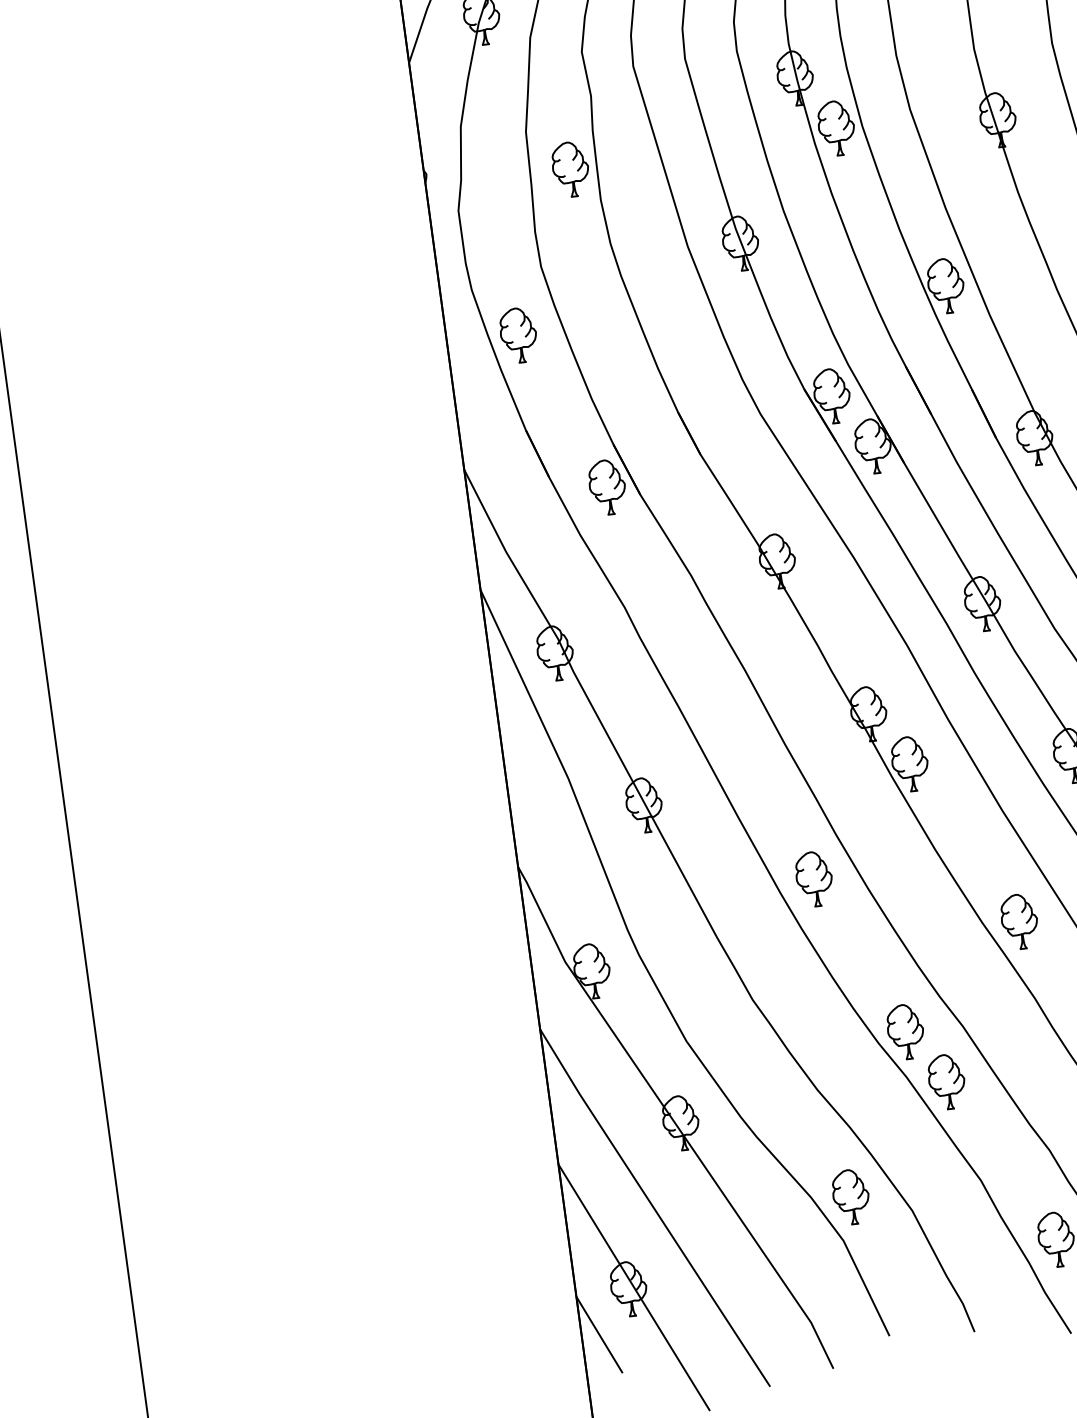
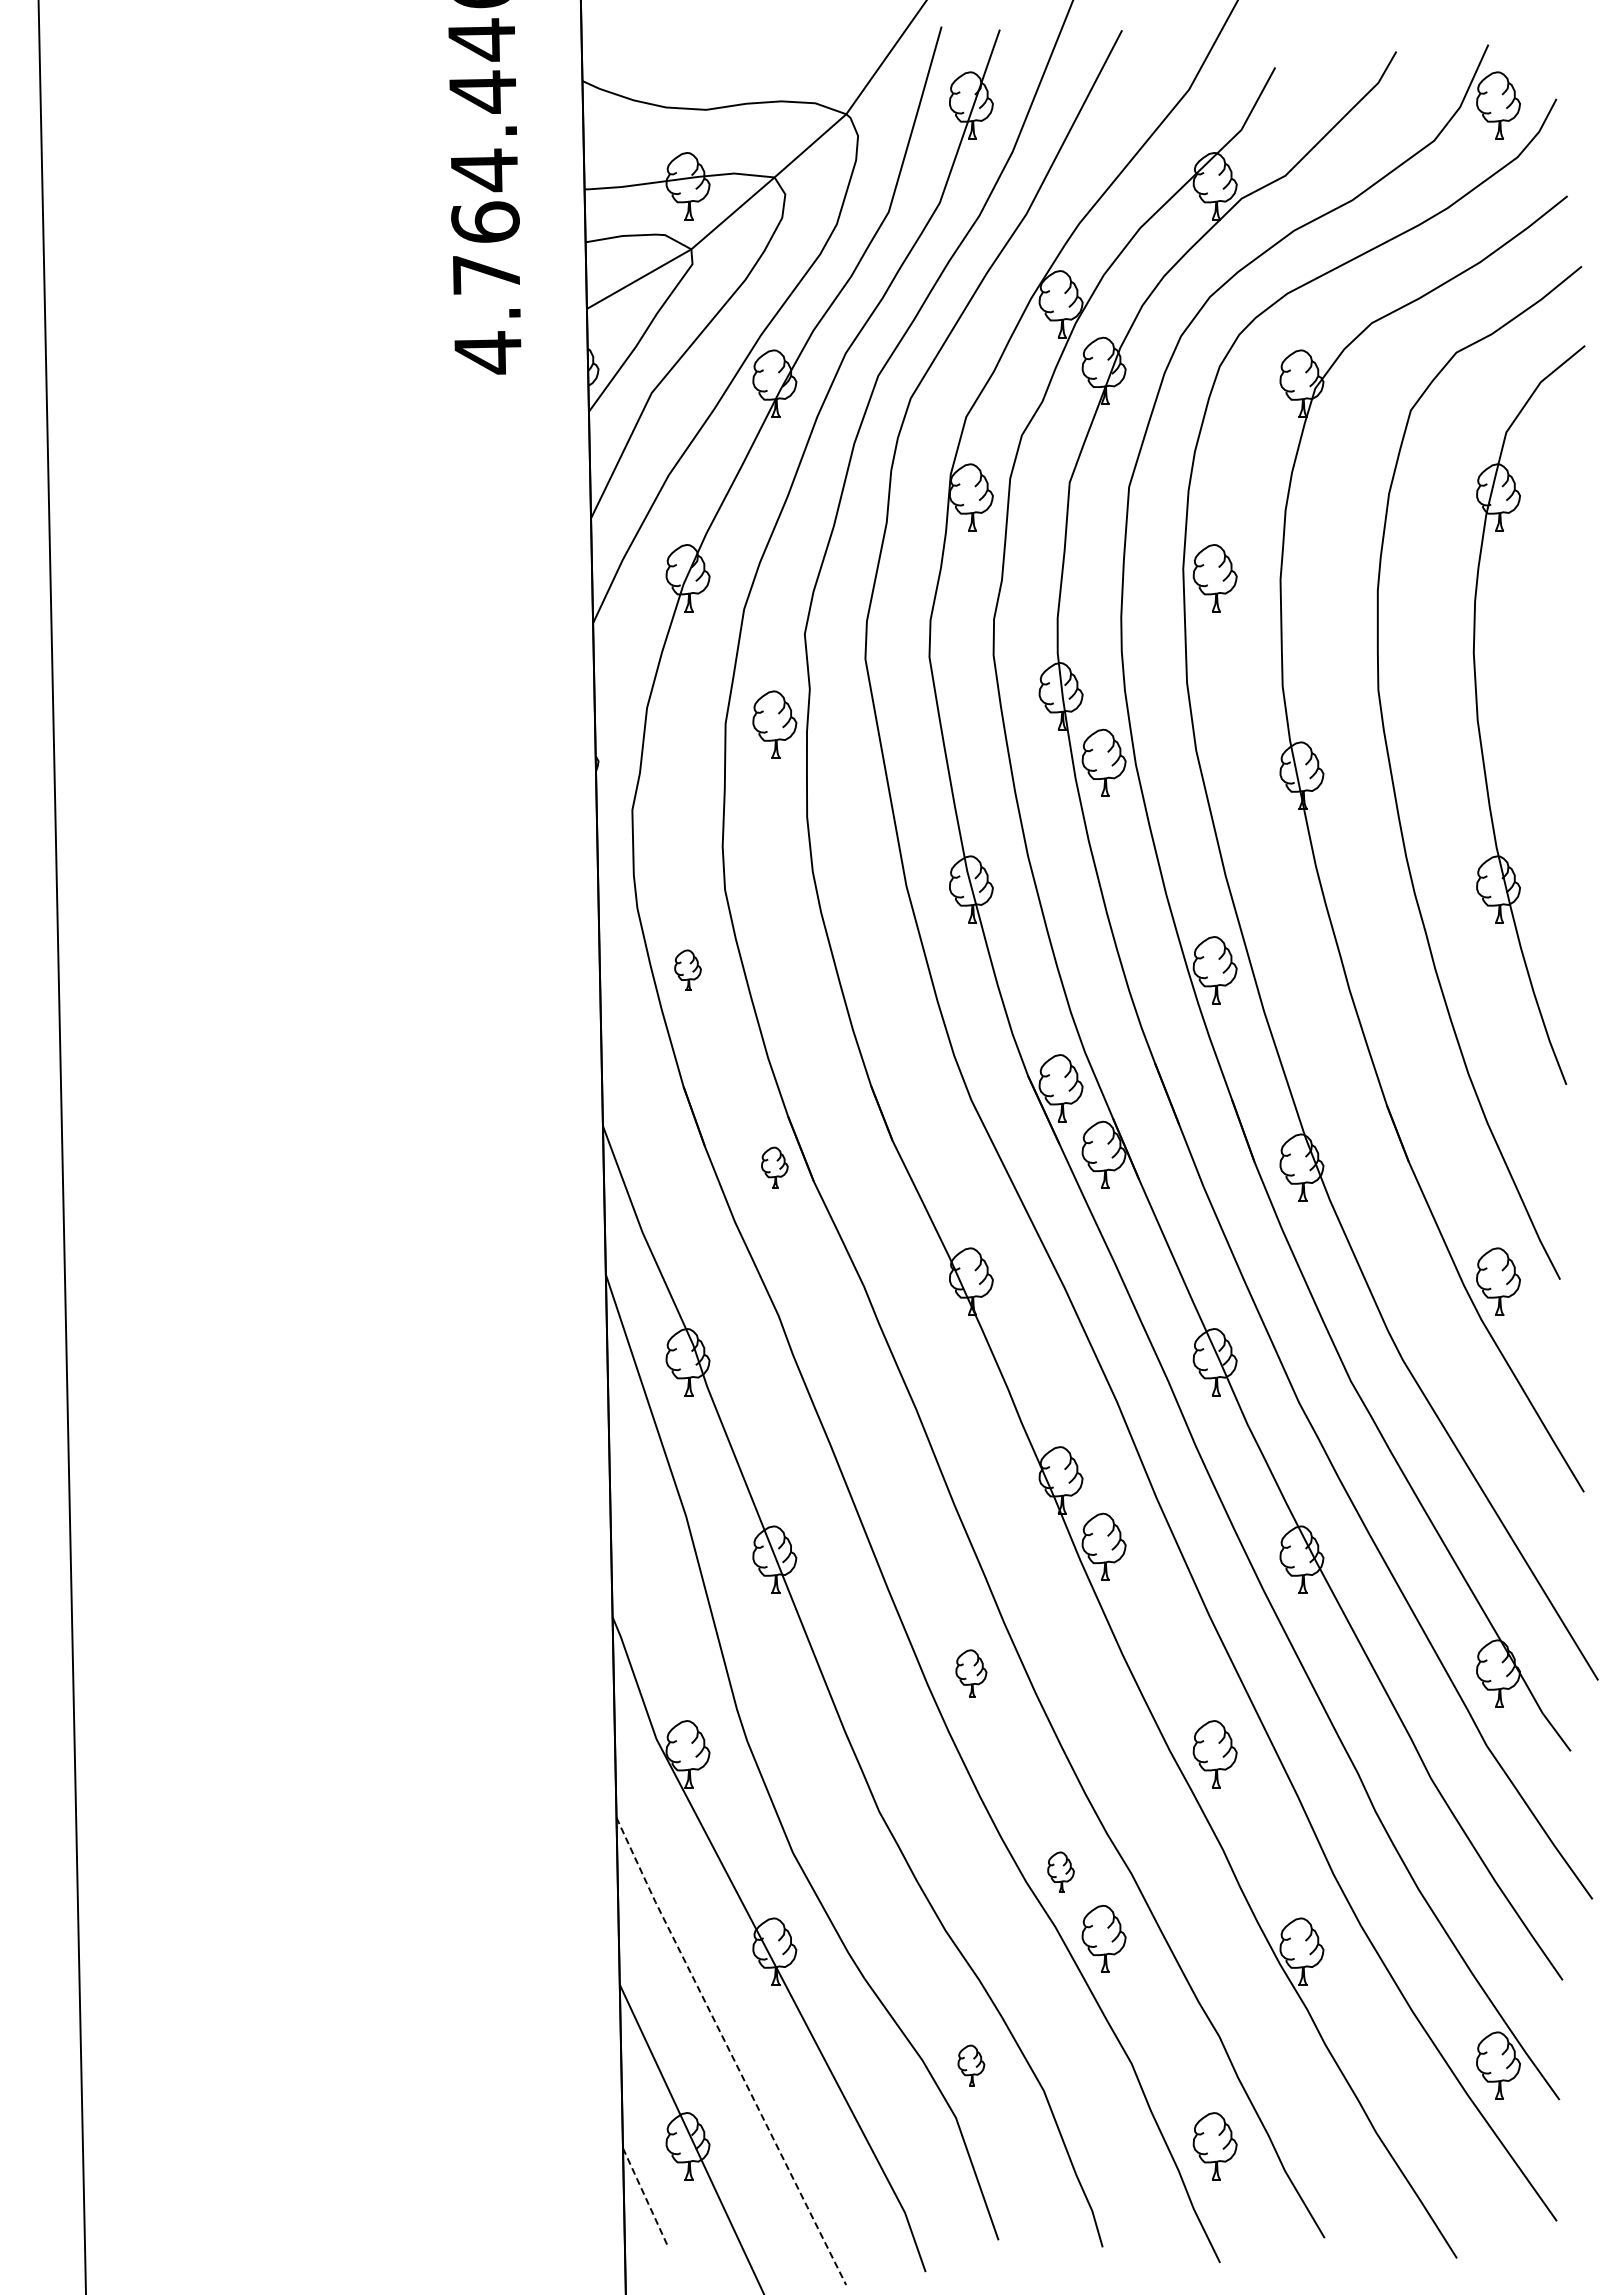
part: (570, 169) -> (774, 724), moved
part: (518, 335) -> (687, 970), size x0.6
part: (607, 487) -> (774, 1167), size x0.6
part: (814, 879) -> (971, 1673), size x0.7
part: (905, 1032) -> (1060, 1872), size x0.6
part: (851, 1196) -> (971, 2065), size x0.6
line: (654, 1208) -> (730, 2051), solid -> dashed
line: (599, 1335) -> (645, 2198), solid -> dashed

